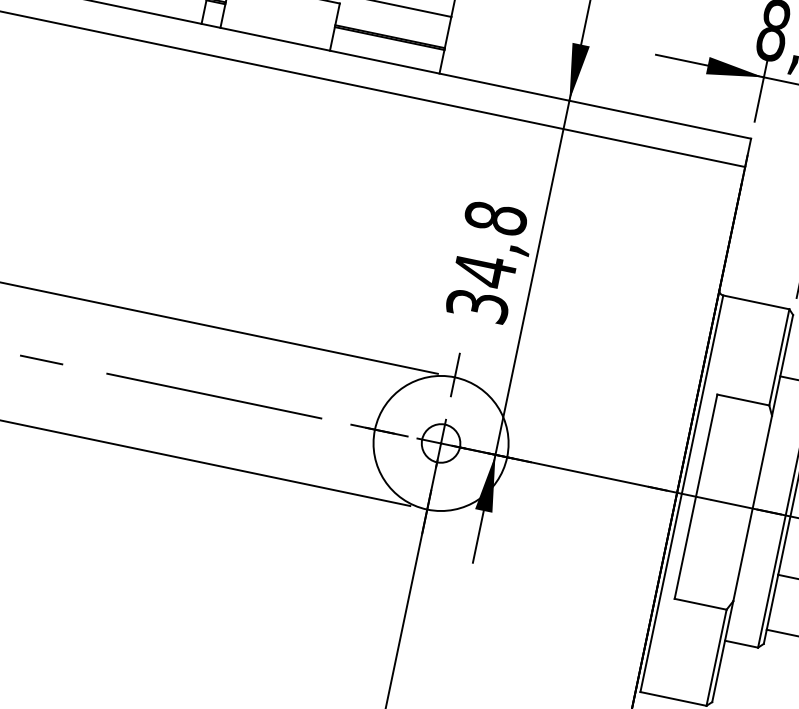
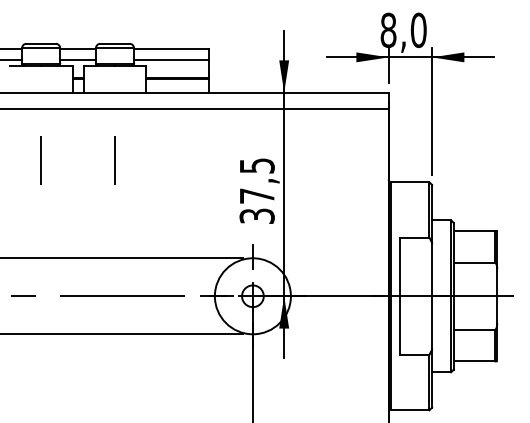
line: (122, 130) -> (41, 160), added
line: (249, 157) -> (114, 160), added
text: (489, 245) -> (256, 181), 34,8 -> 37,5

